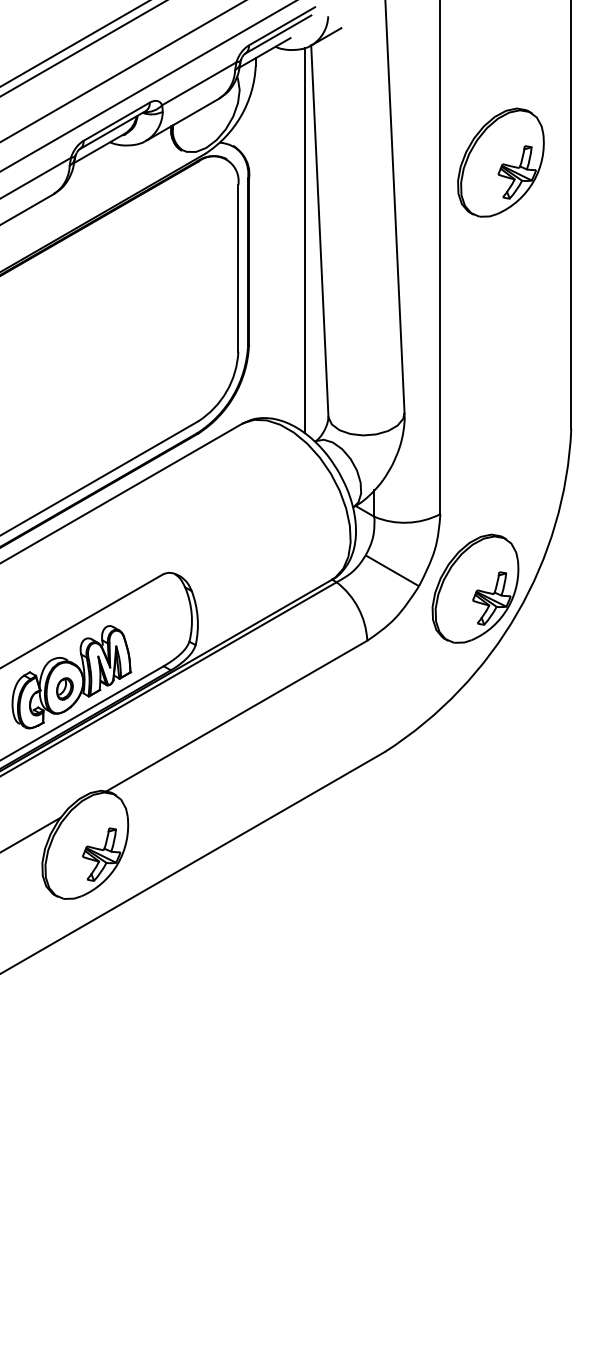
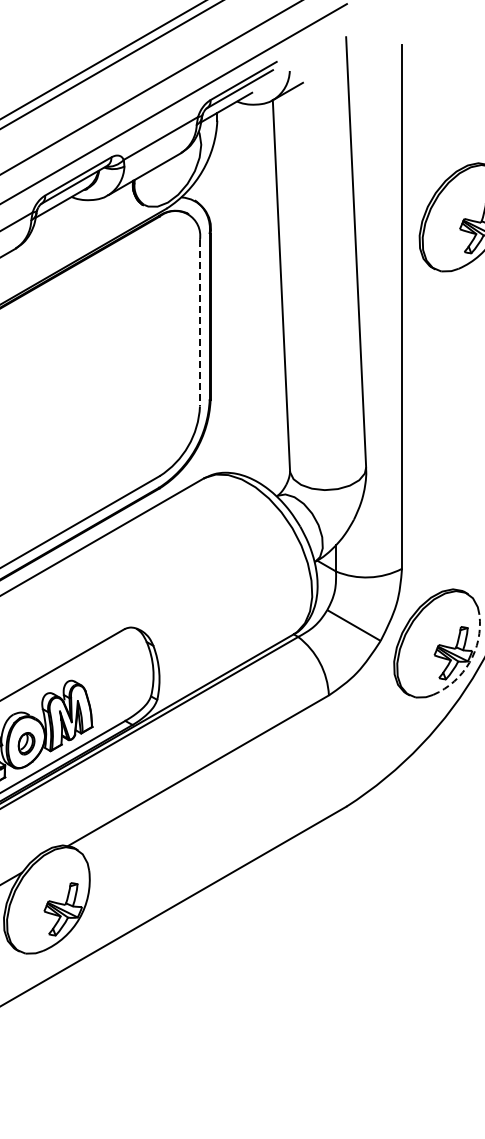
line: (305, 240) -> (267, 295), removed
line: (238, 268) -> (200, 323), solid -> dashed
arc: (508, 607) -> (470, 662), solid -> dashed

